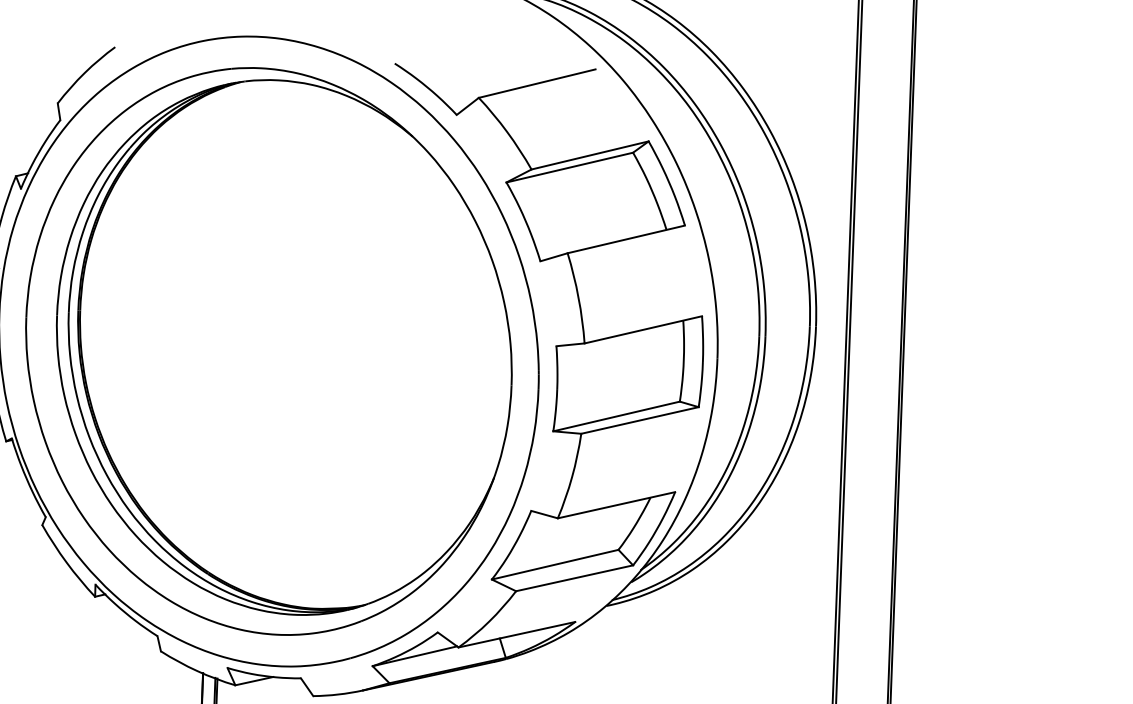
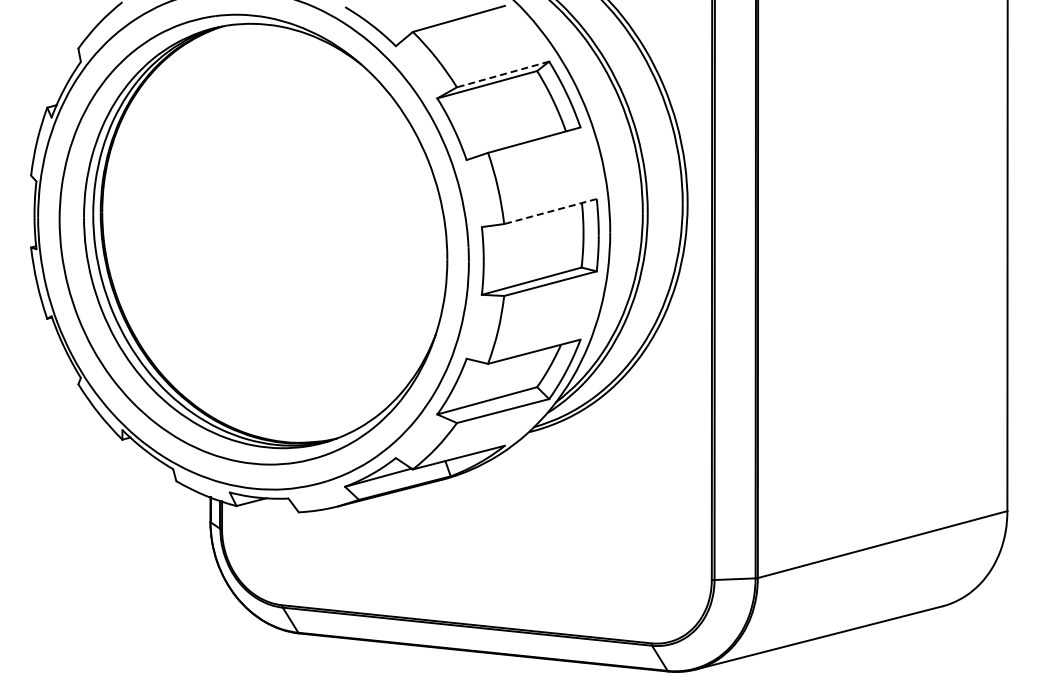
line: (590, 155) -> (503, 74), solid -> dashed
line: (643, 329) -> (550, 211), solid -> dashed

